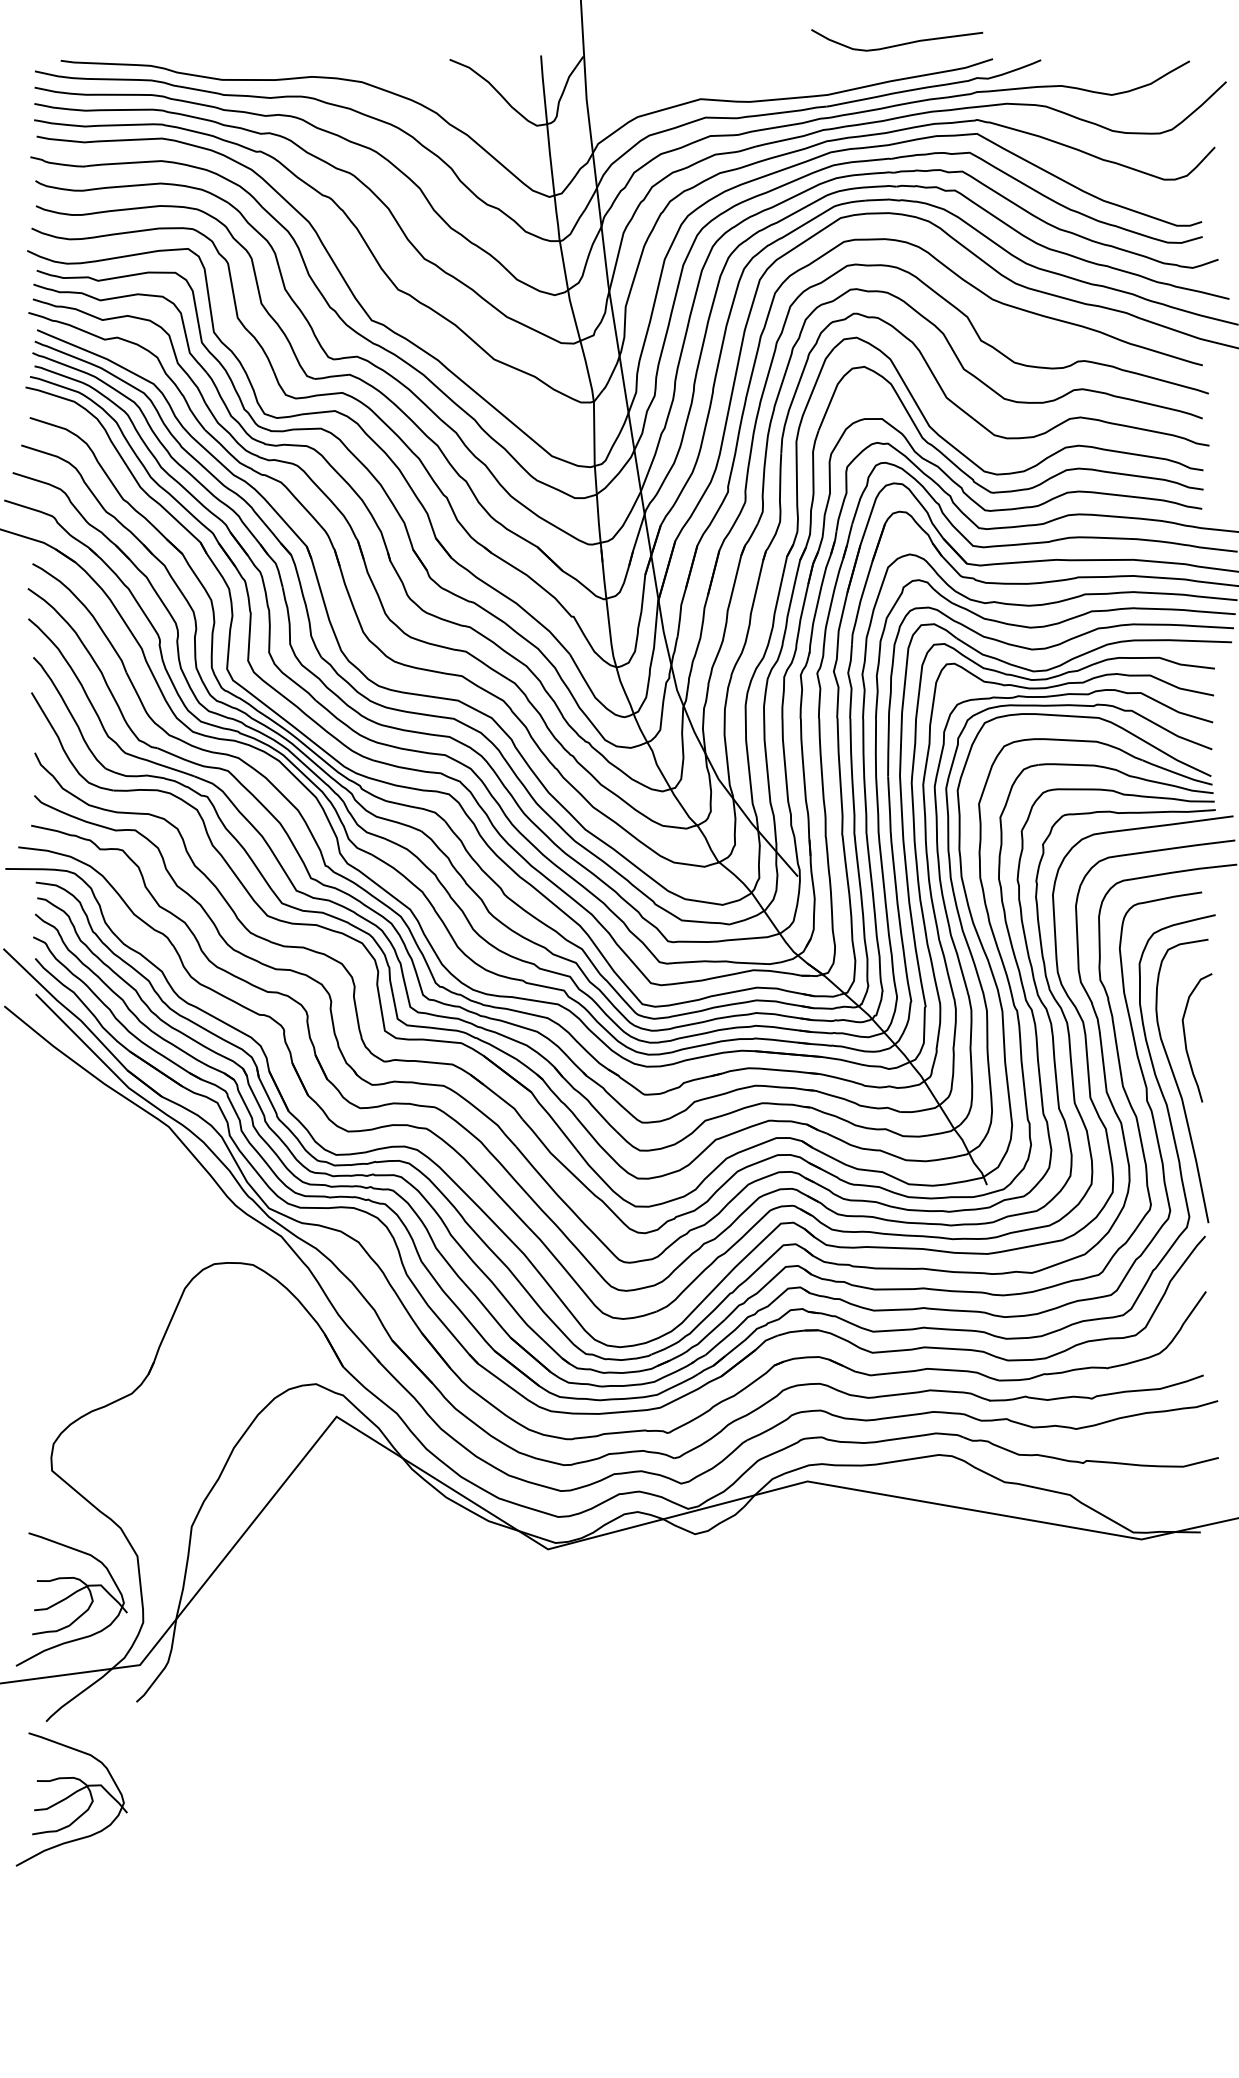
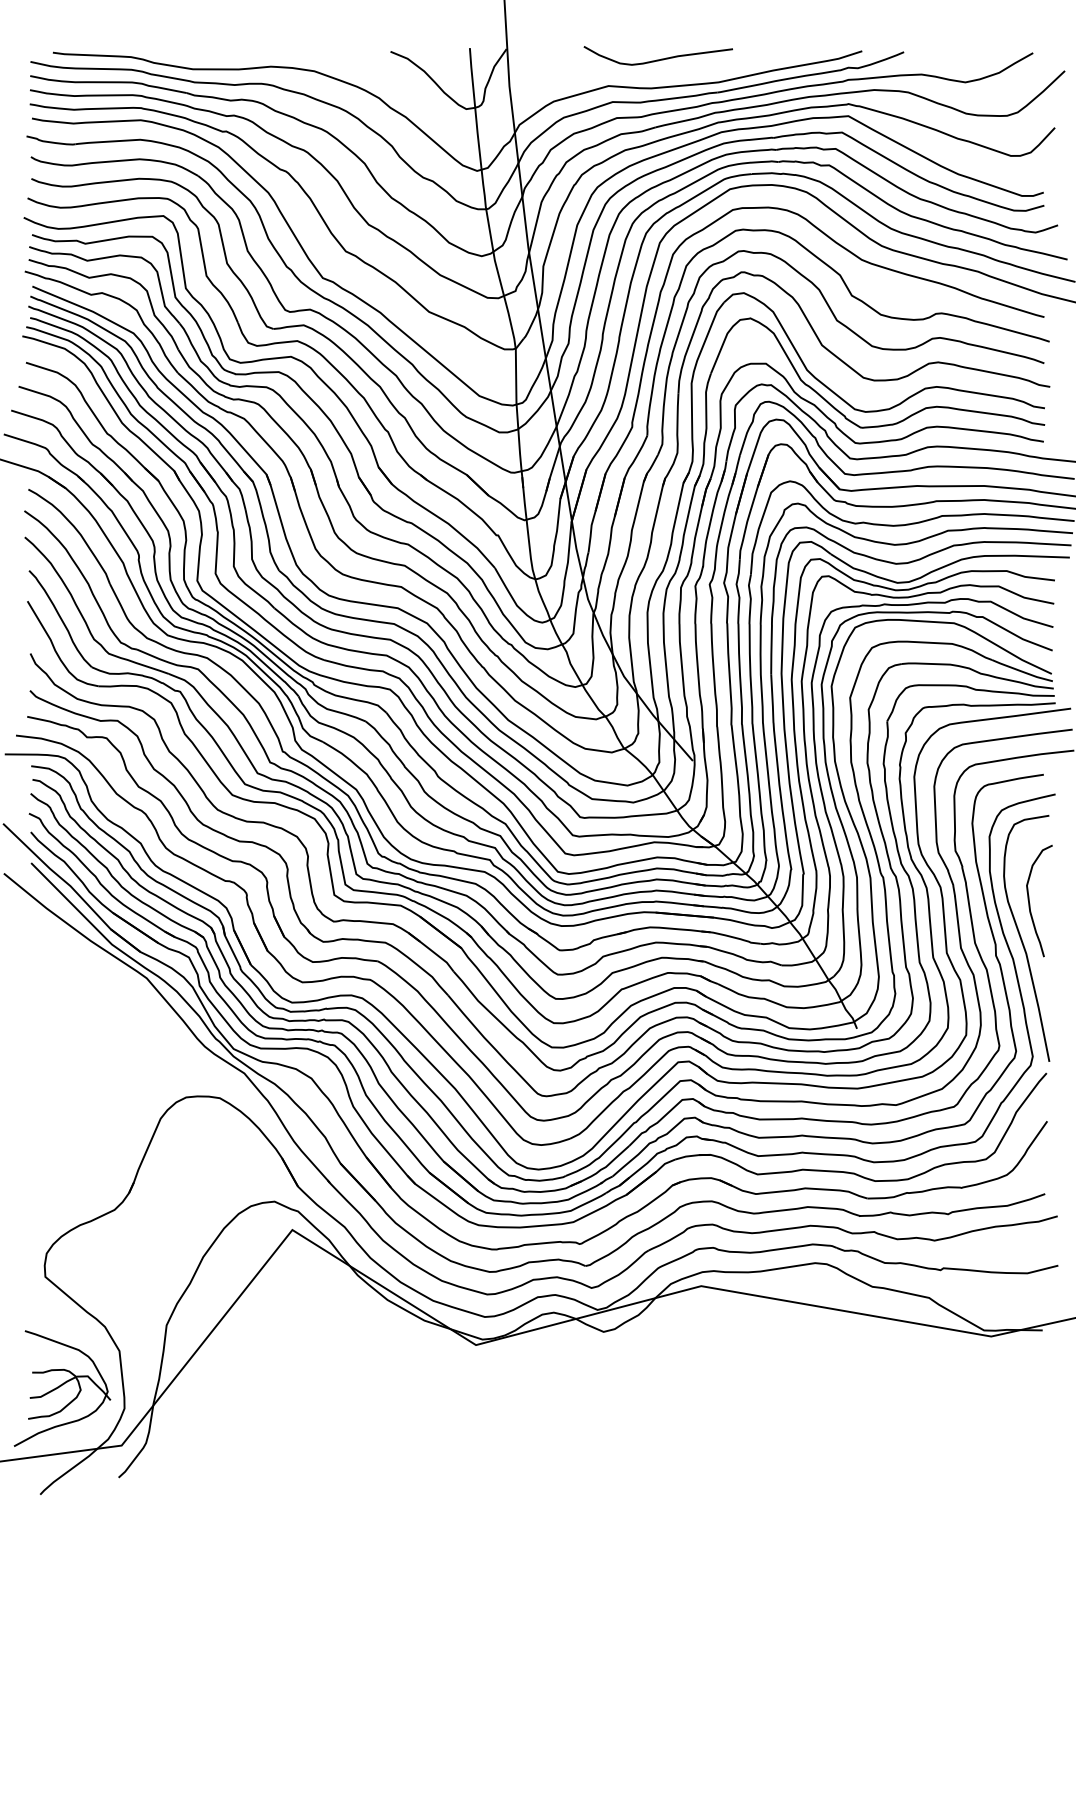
curve: (897, 44) -> (658, 59), moved
part: (71, 1799) -> (62, 1562), removed

